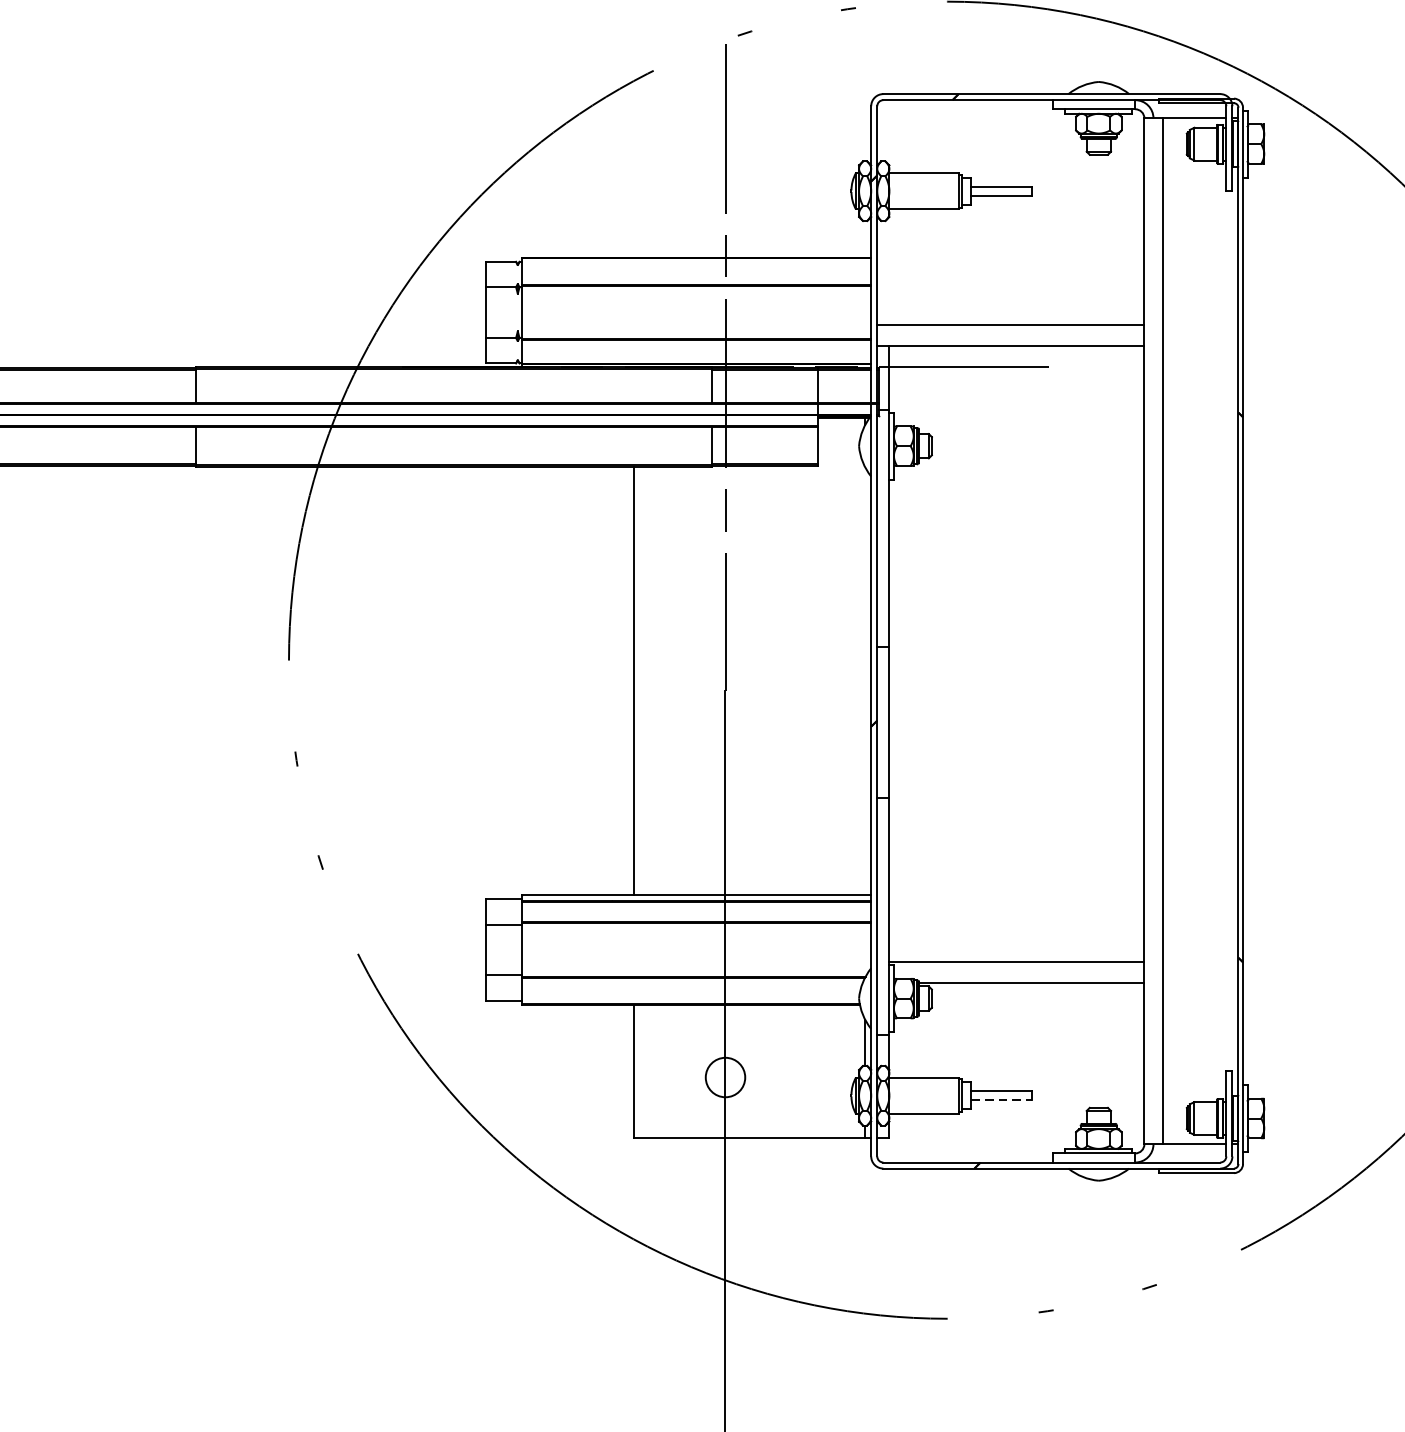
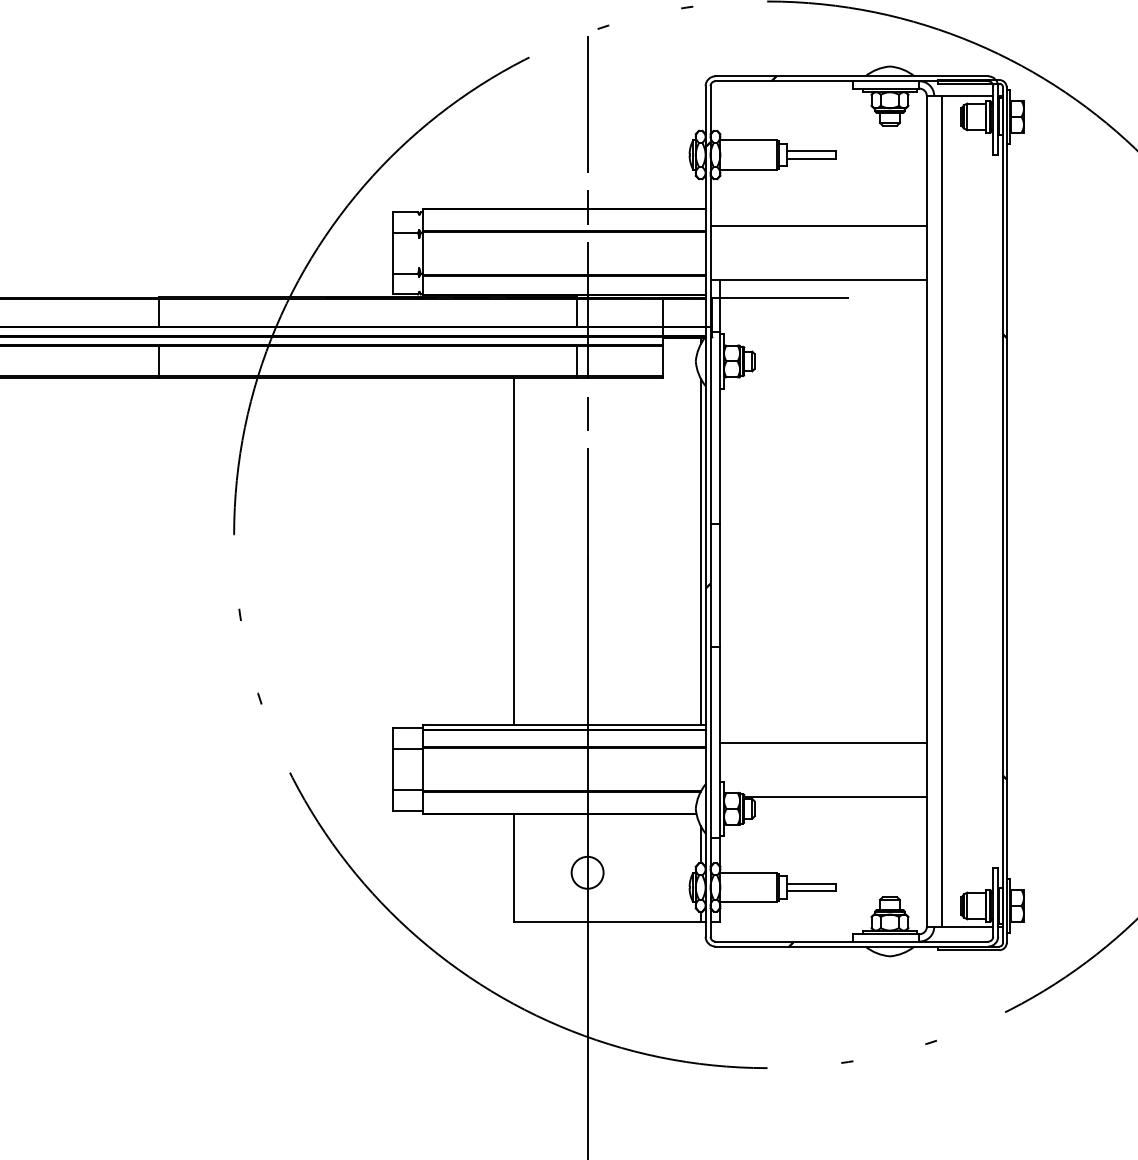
line: (1010, 325) -> (818, 226), moved
line: (864, 680) -> (700, 551), added
line: (1016, 962) -> (823, 742), moved
line: (1001, 1100) -> (811, 891), dashed -> solid

